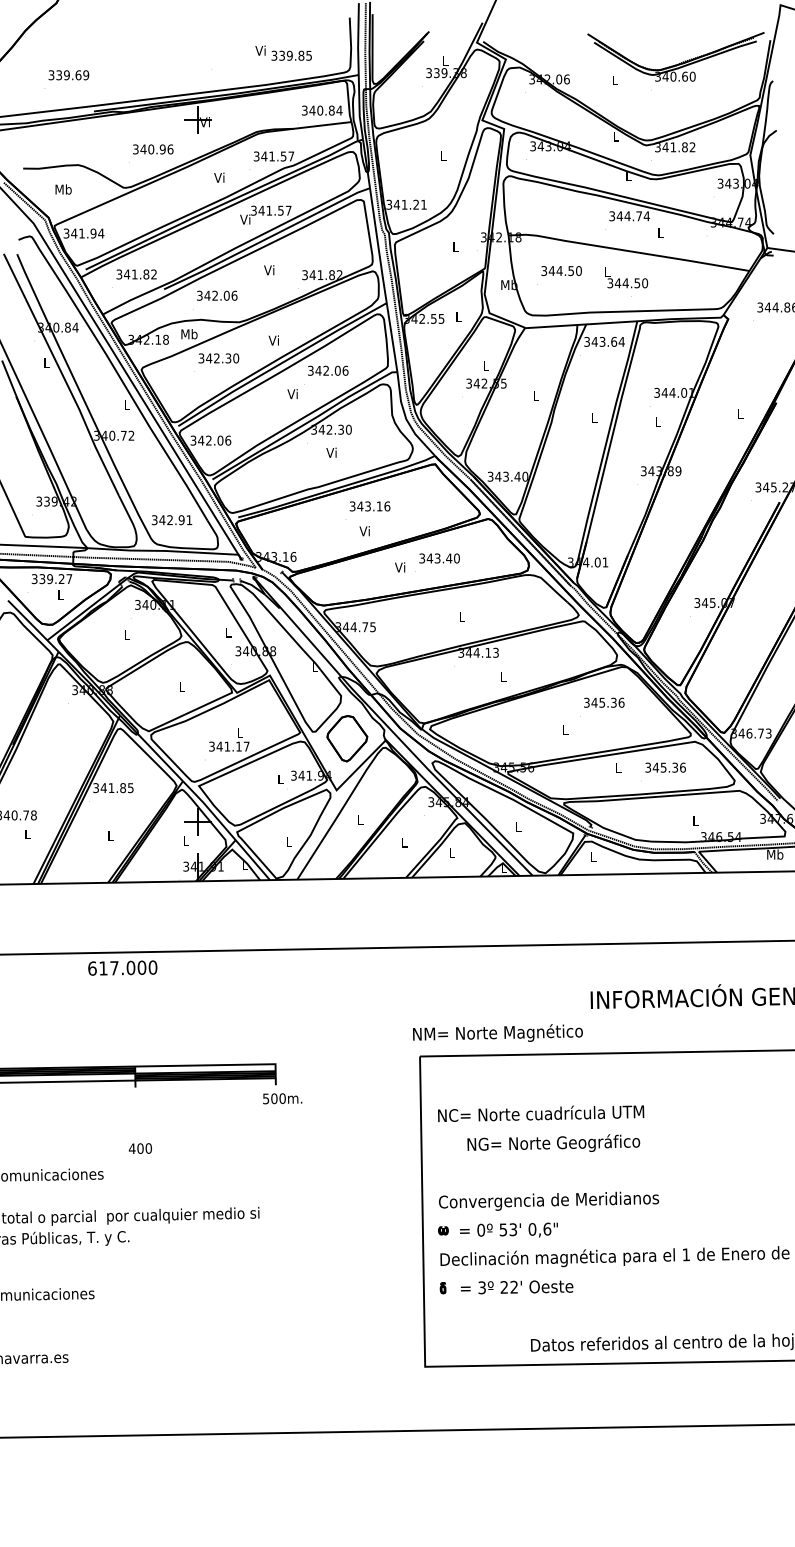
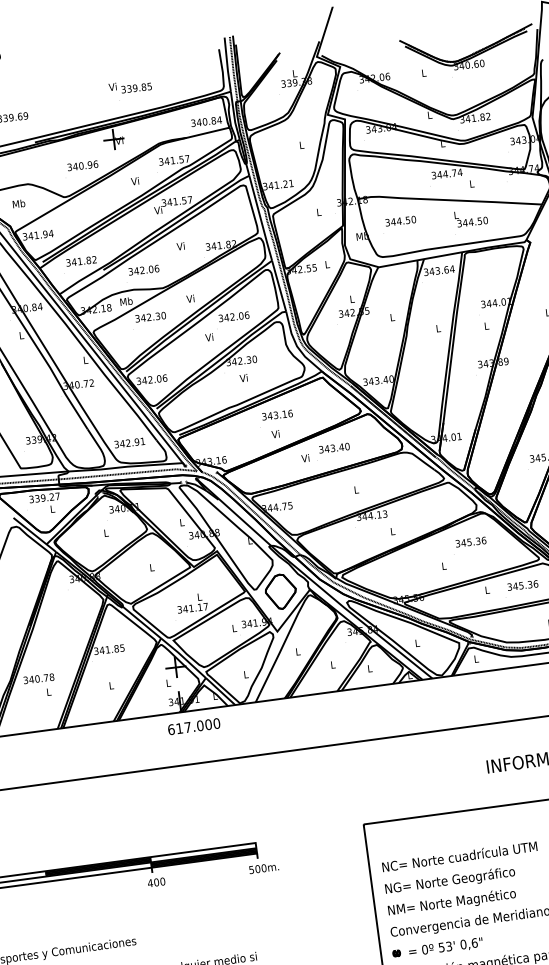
text: (283, 52) -> (130, 86), moved
text: (626, 277) -> (471, 217), moved
text: (122, 967) -> (193, 726), moved
text: (497, 1032) -> (451, 901), moved
text: (553, 1142) -> (449, 879), moved
text: (139, 1148) -> (155, 882), moved

